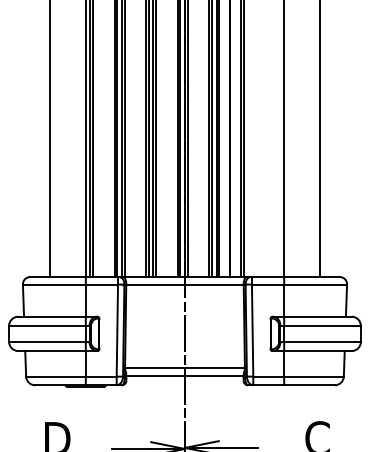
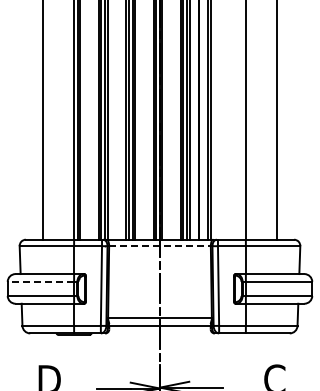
line: (185, 284) -> (160, 246), solid -> dashed
line: (46, 325) -> (40, 281), solid -> dashed

